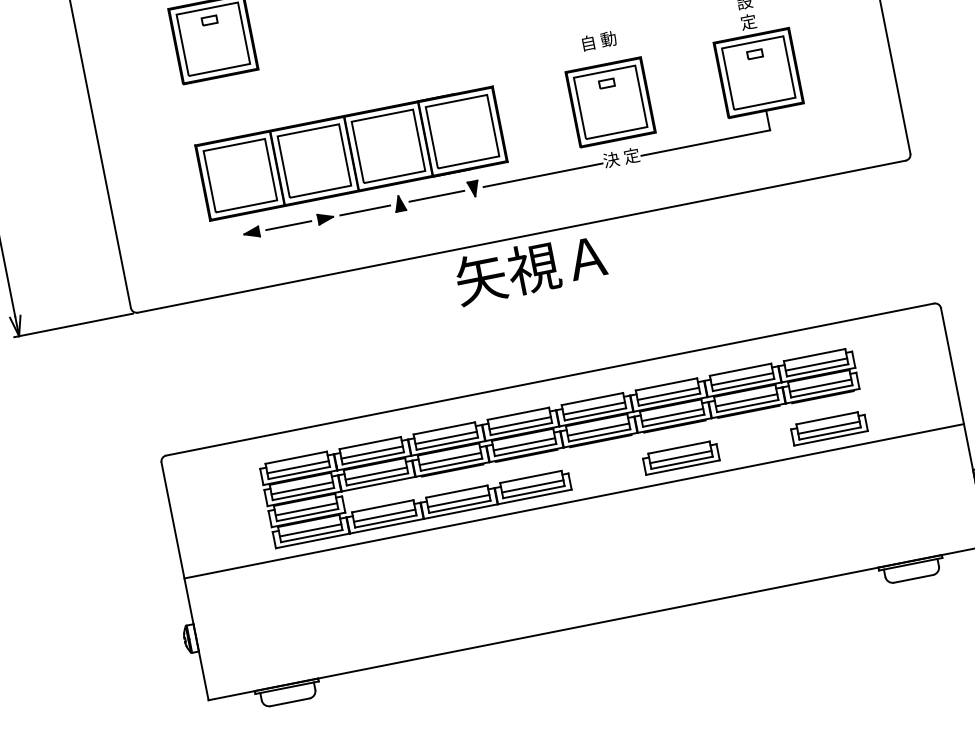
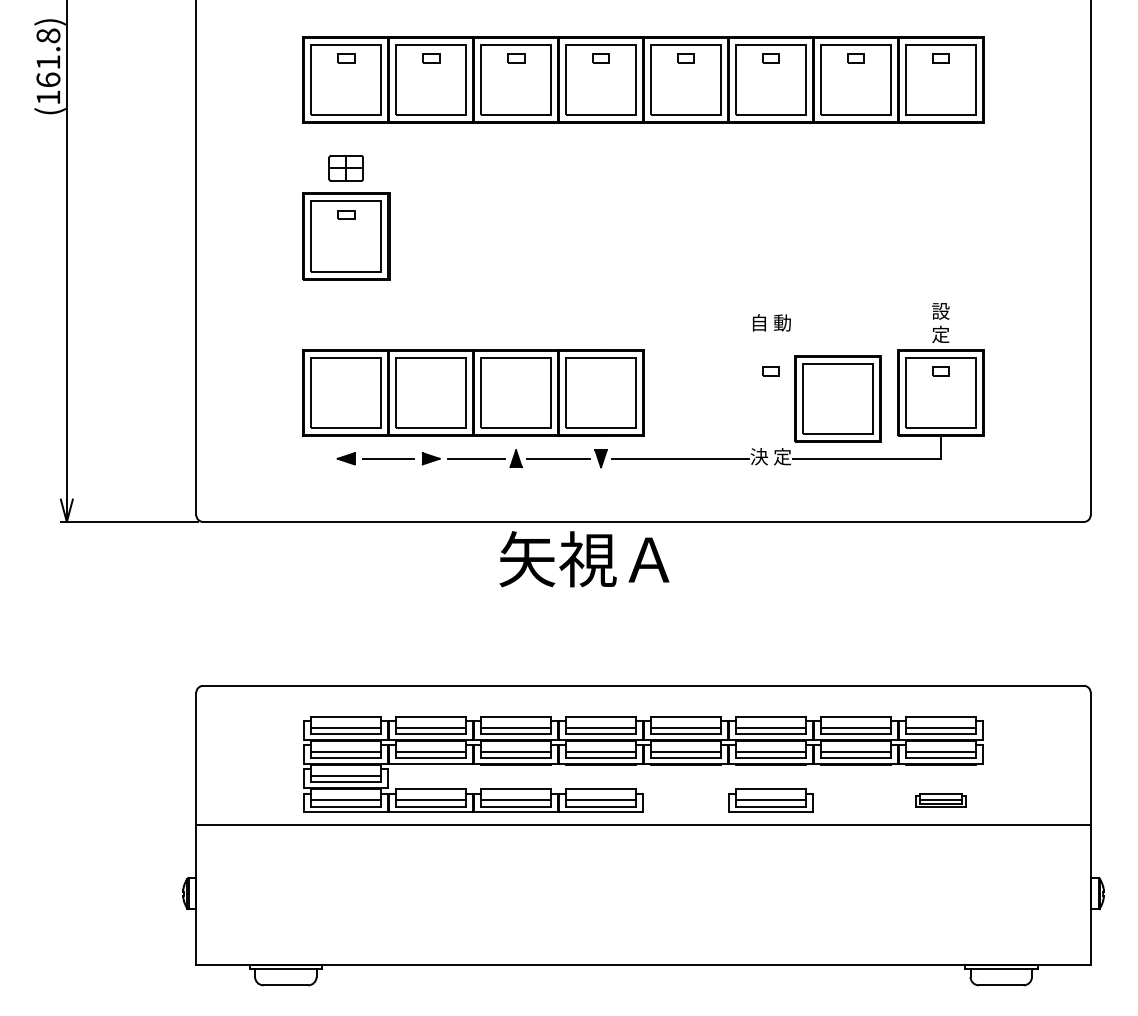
part: (610, 101) -> (837, 398), moved
text: (530, 268) -> (584, 559), moved
part: (828, 428) -> (940, 800), size x0.6

